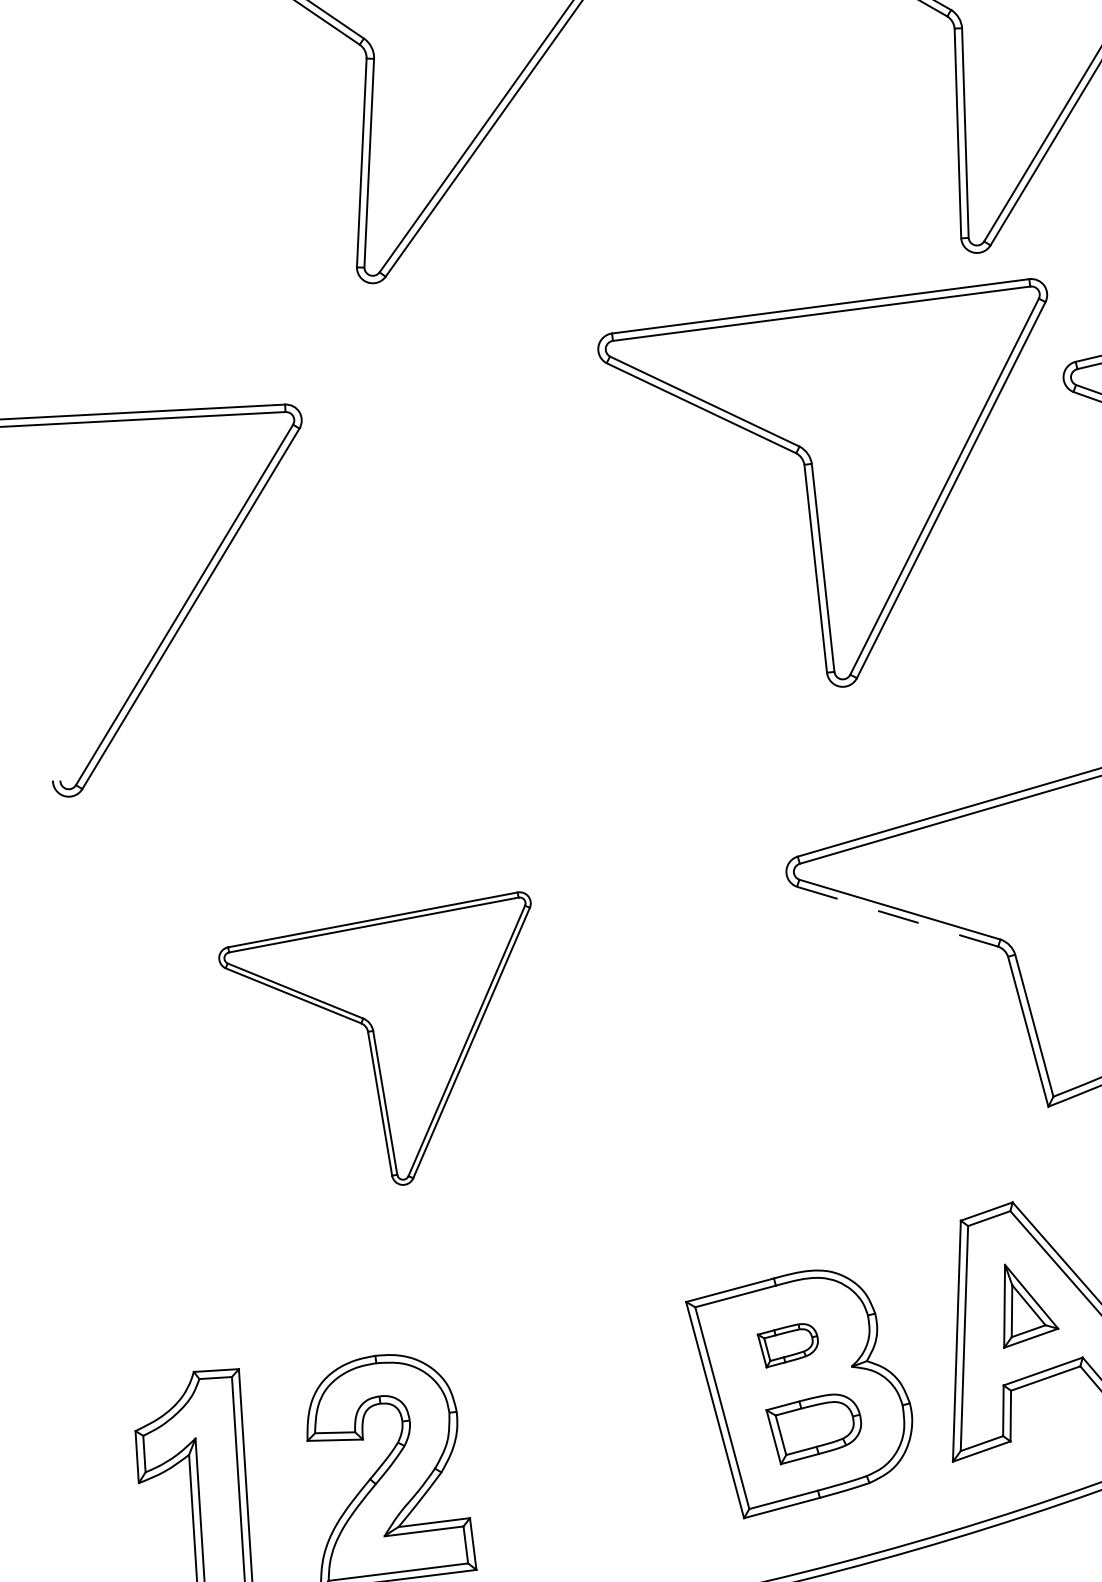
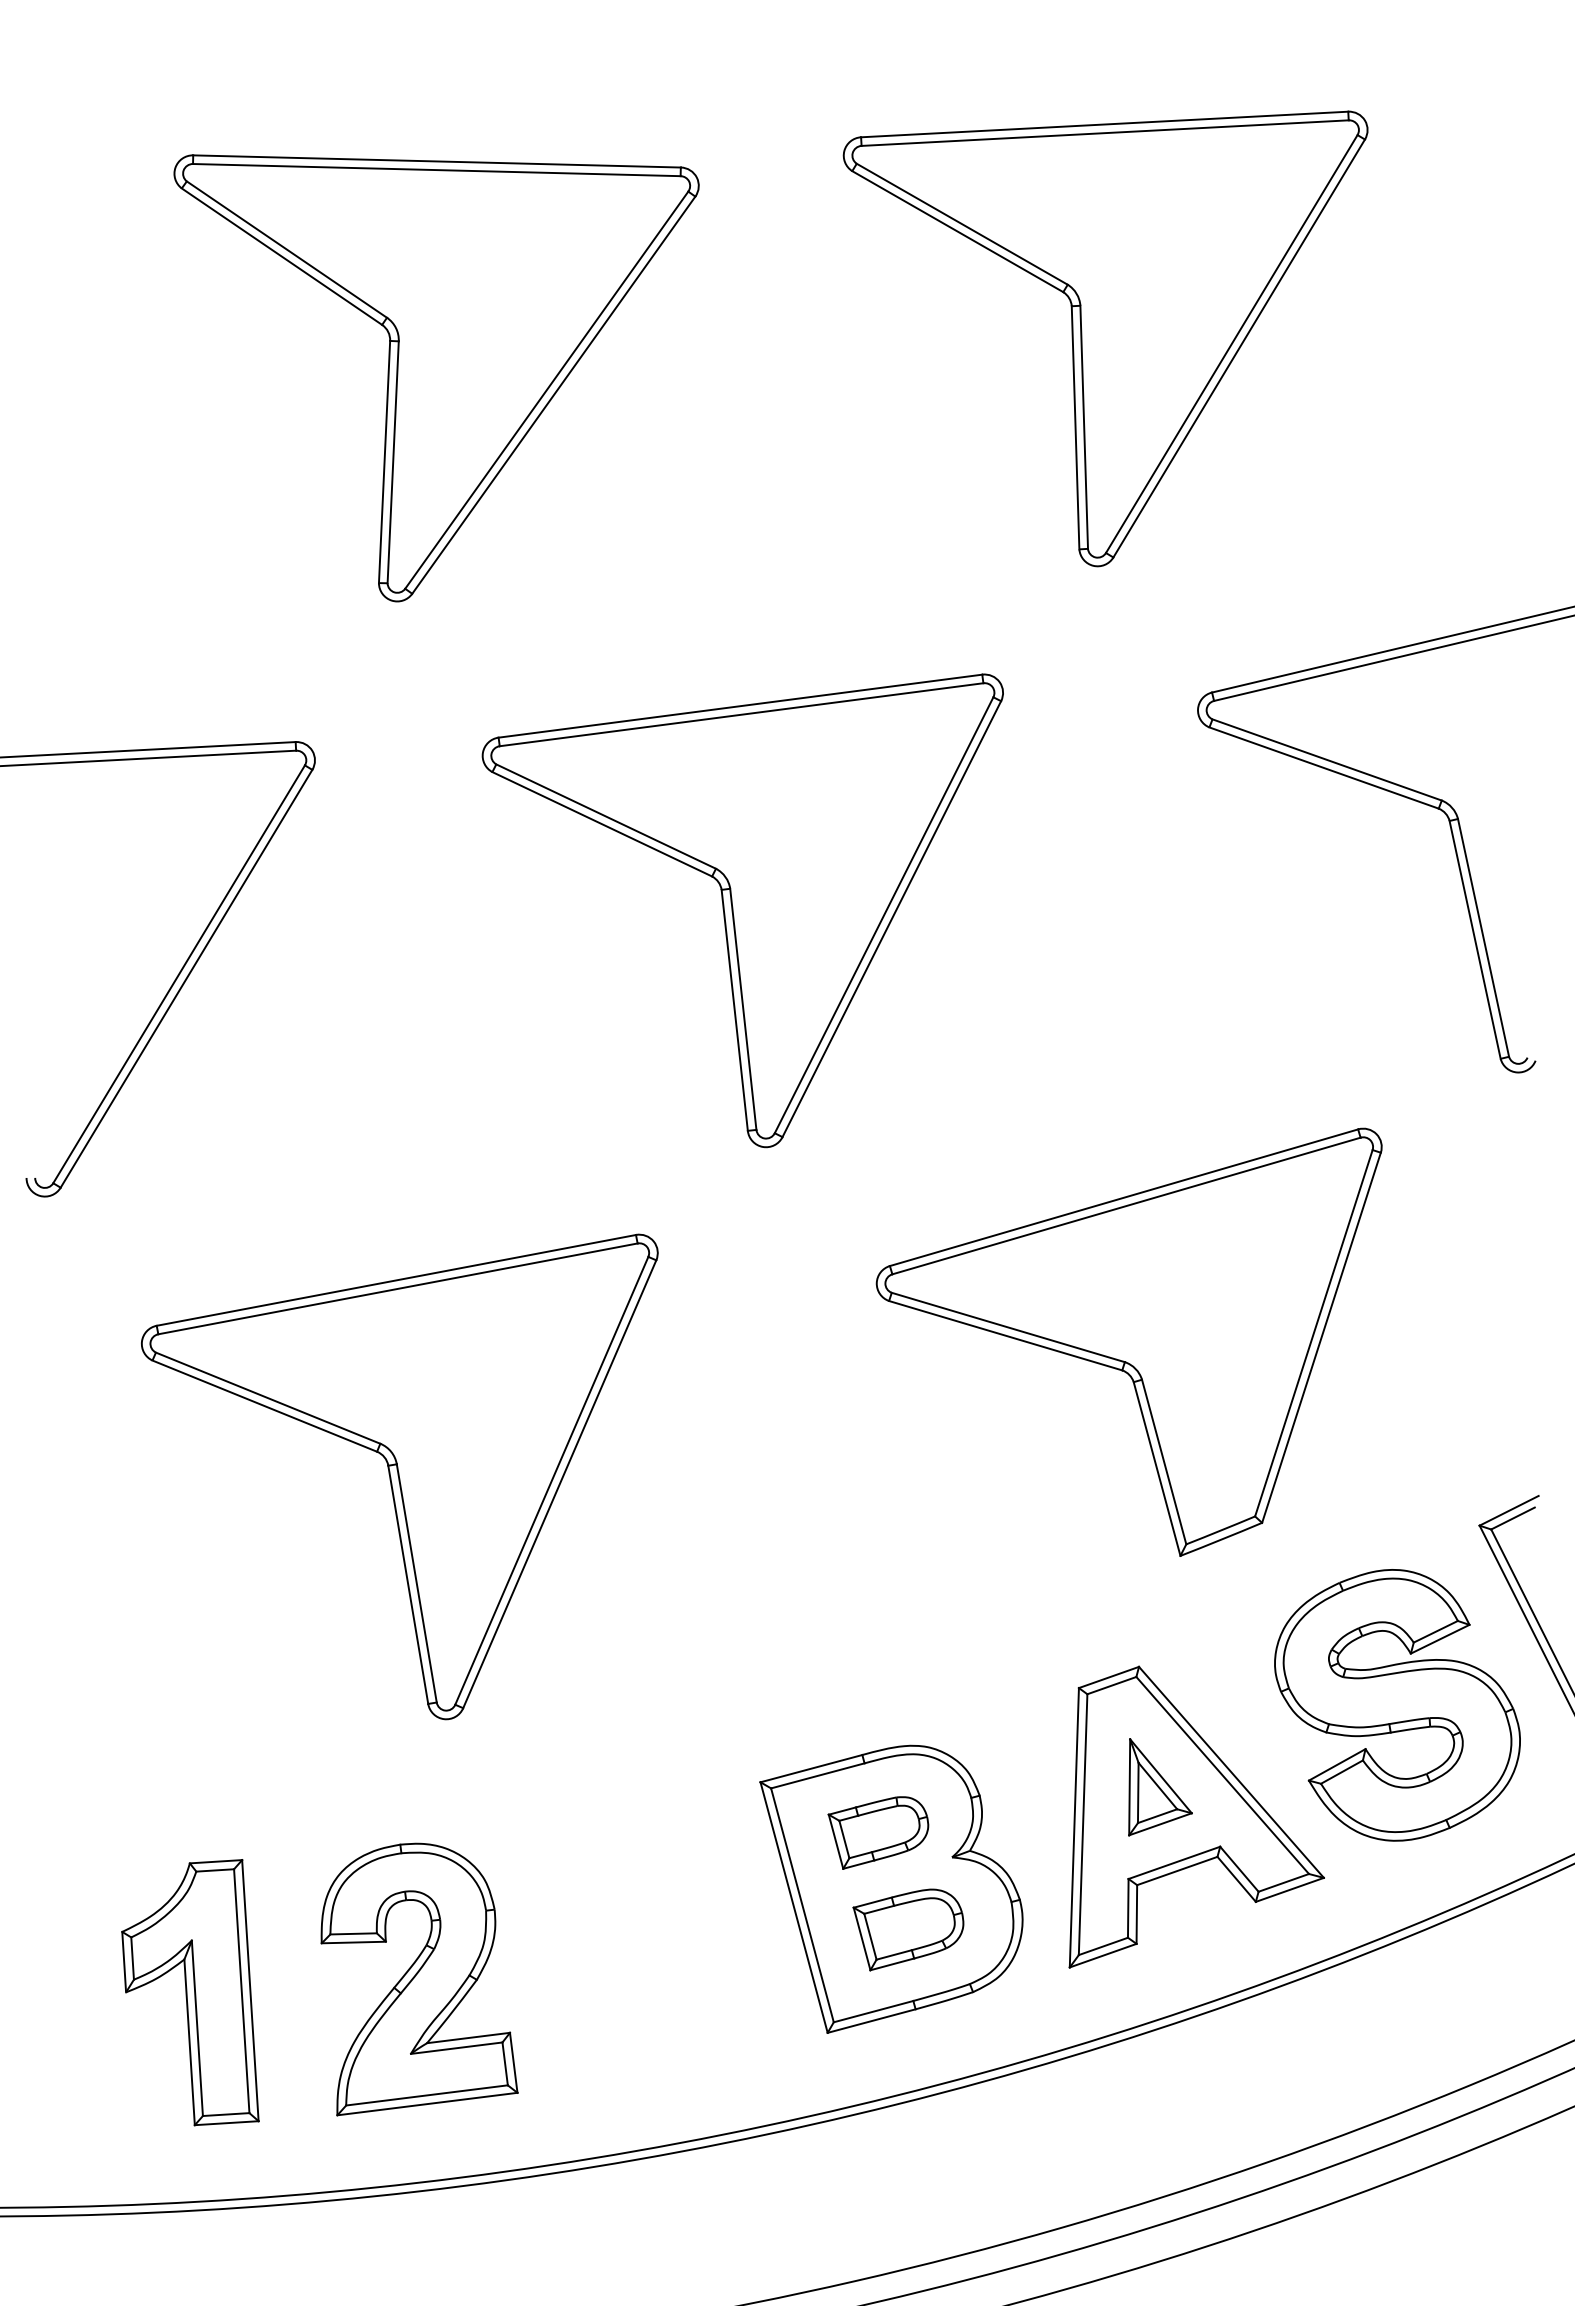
part: (822, 482) -> (742, 910), moved
line: (897, 916) -> (1005, 1335), dashed -> solid
part: (374, 1038) -> (399, 1476), size x1.43
part: (787, 1345) -> (878, 1832), size x1.43

